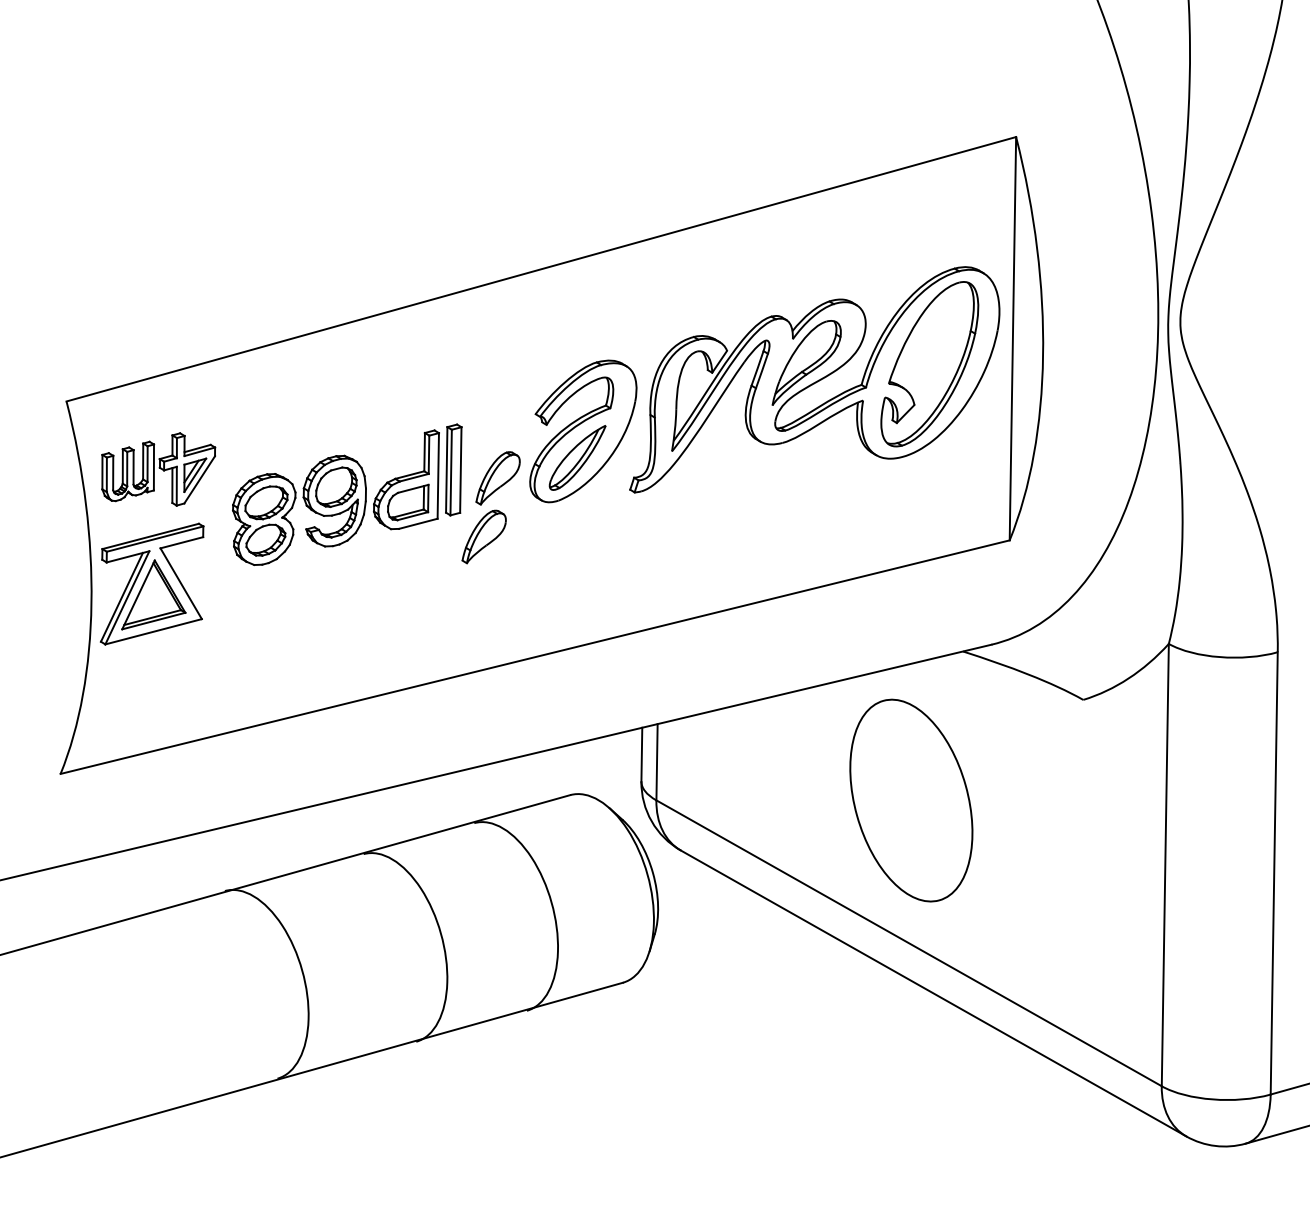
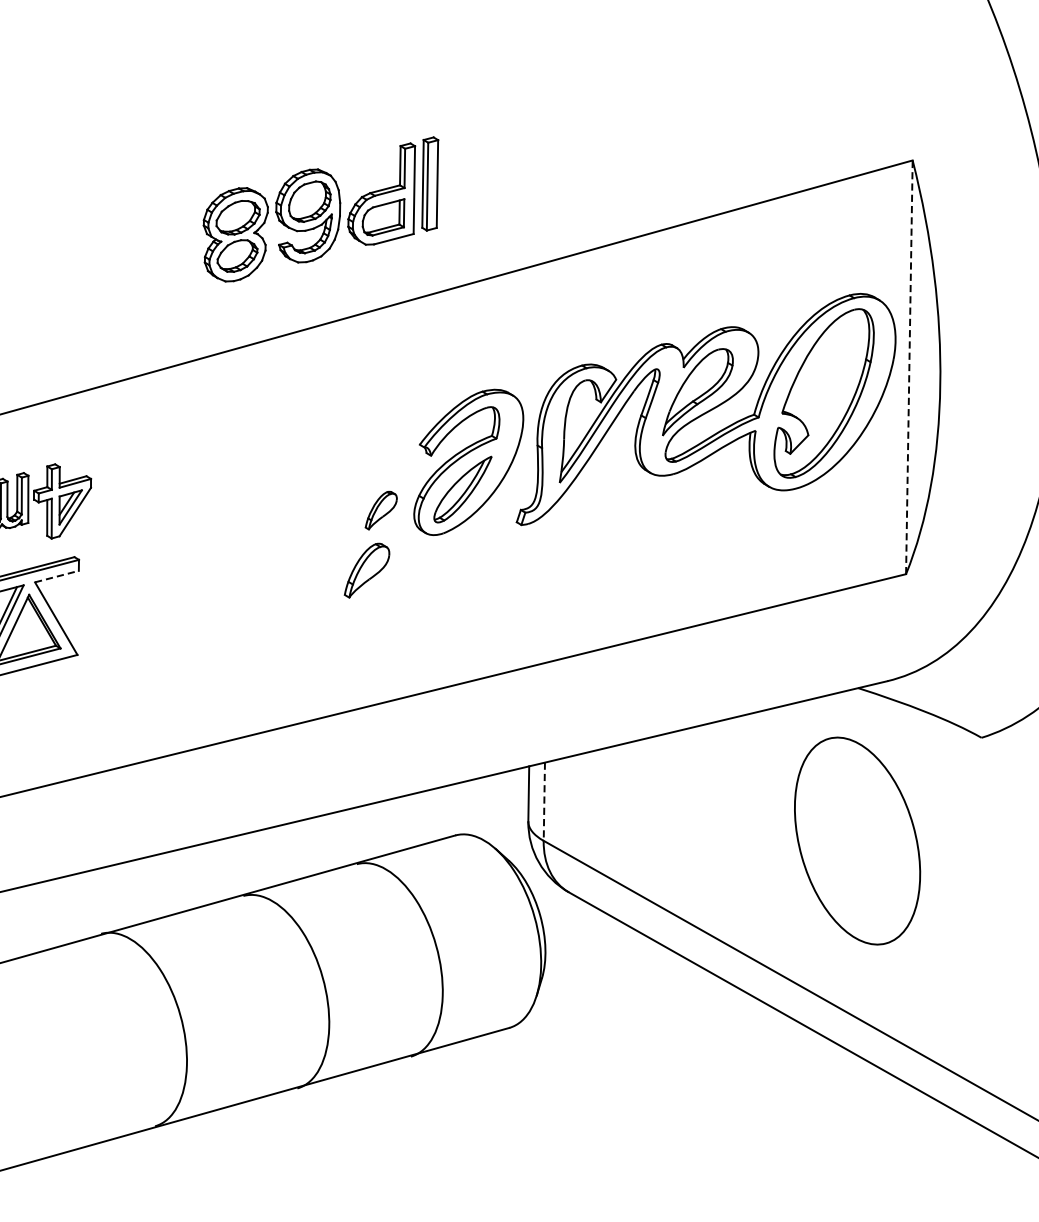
line: (1012, 338) -> (908, 367), solid -> dashed
part: (497, 478) -> (380, 510), size x0.7
part: (347, 494) -> (321, 209), moved
line: (182, 542) -> (57, 576), solid -> dashed
line: (657, 762) -> (544, 802), solid -> dashed
part: (911, 800) -> (857, 840), moved

